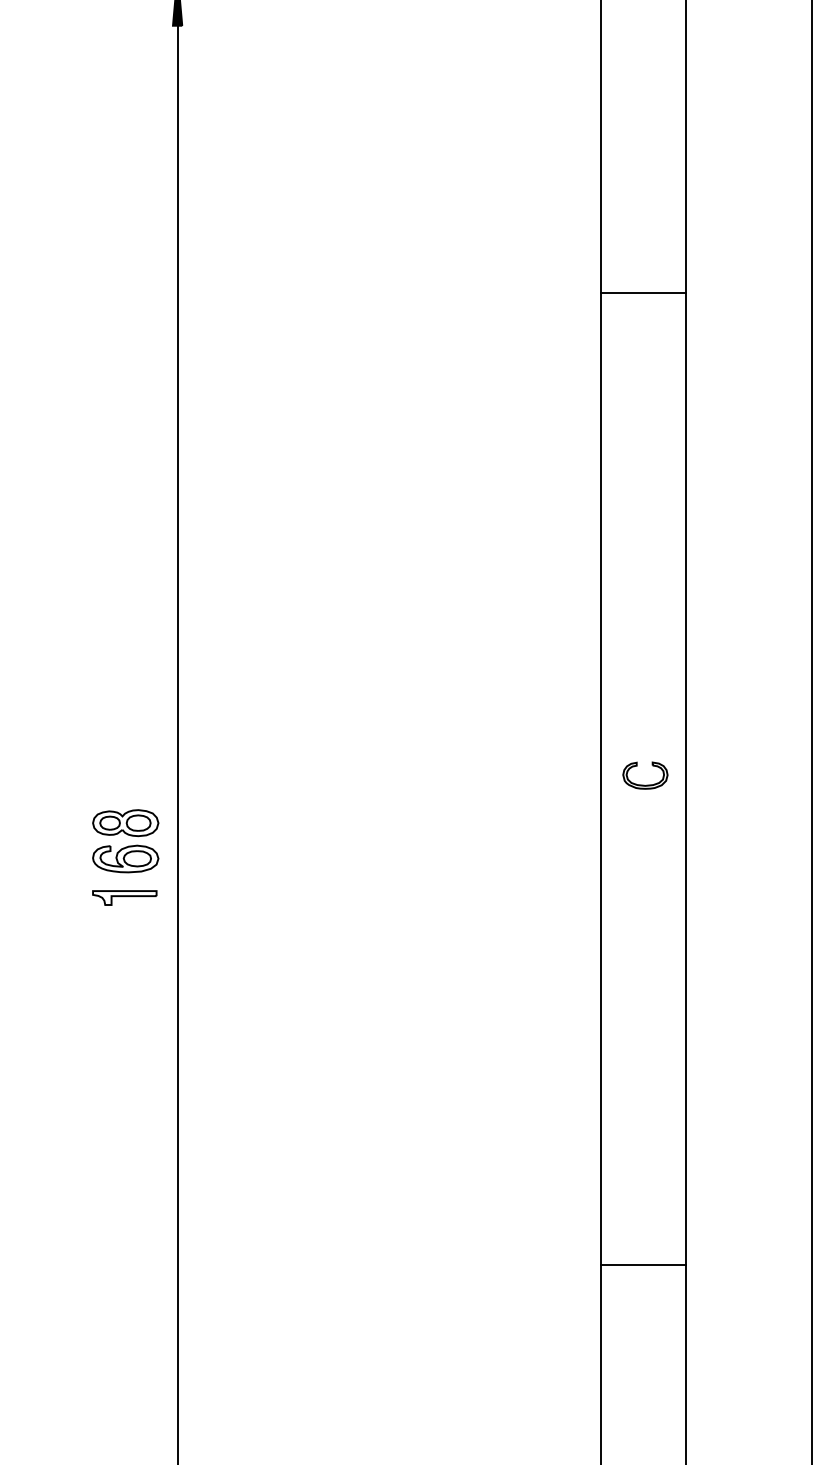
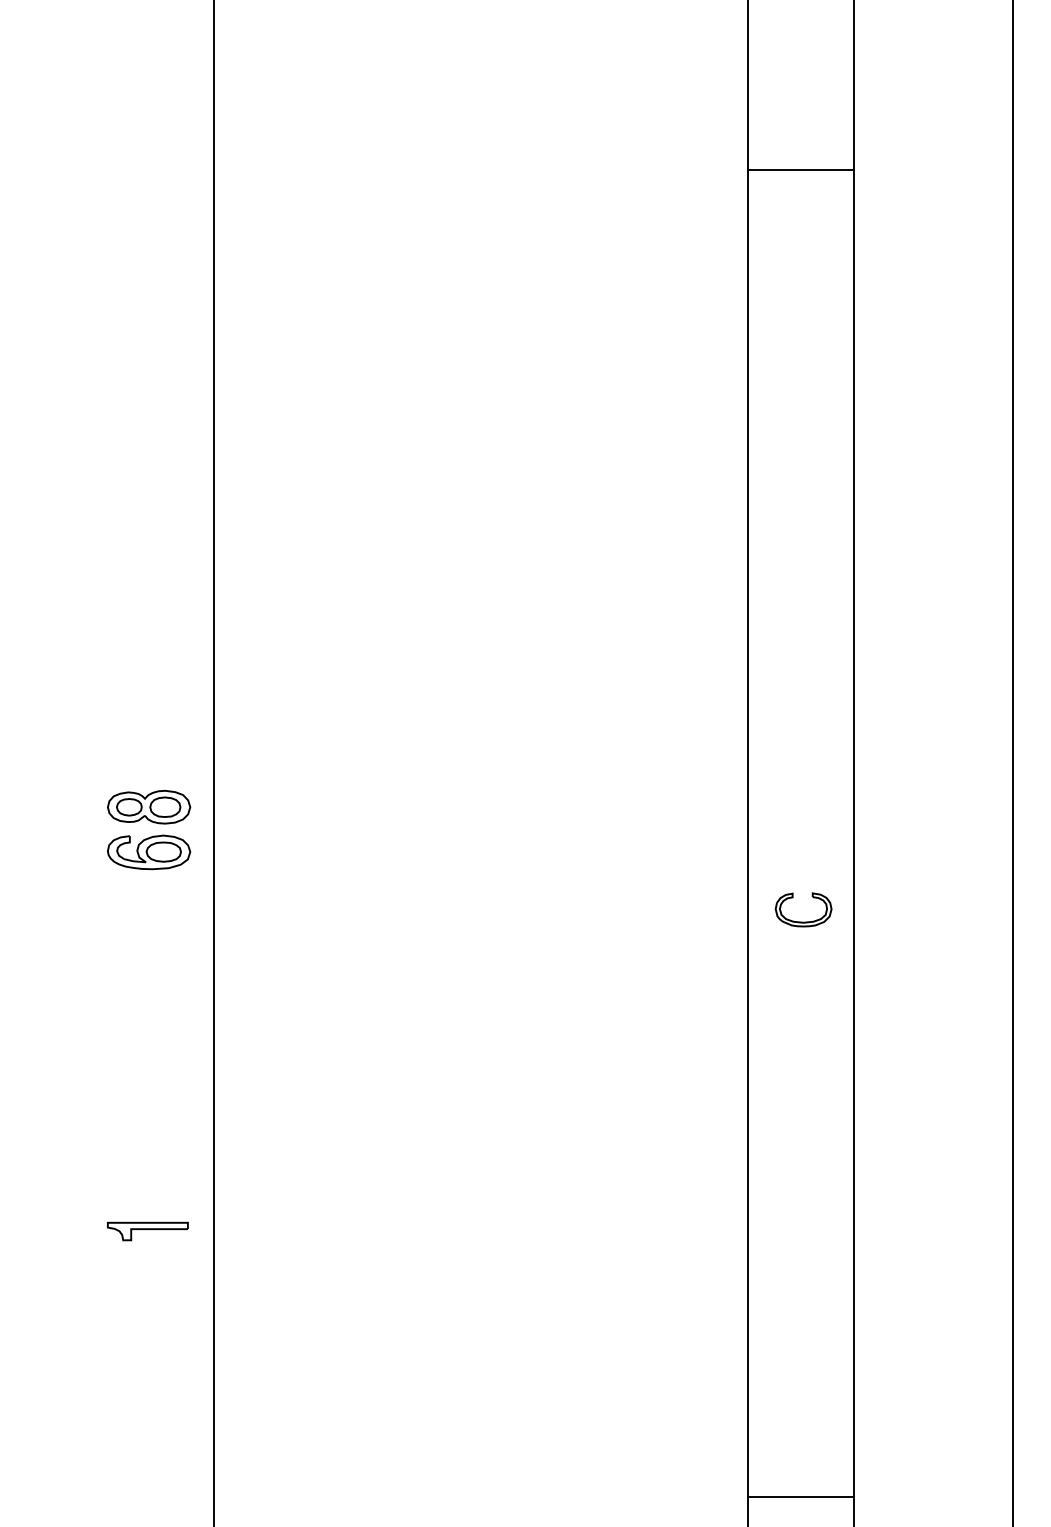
line: (643, 293) -> (801, 170), moved
part: (644, 784) -> (802, 921), moved
part: (125, 841) -> (148, 830), moved
part: (124, 897) -> (147, 1230), moved
line: (643, 1264) -> (801, 1496), moved

